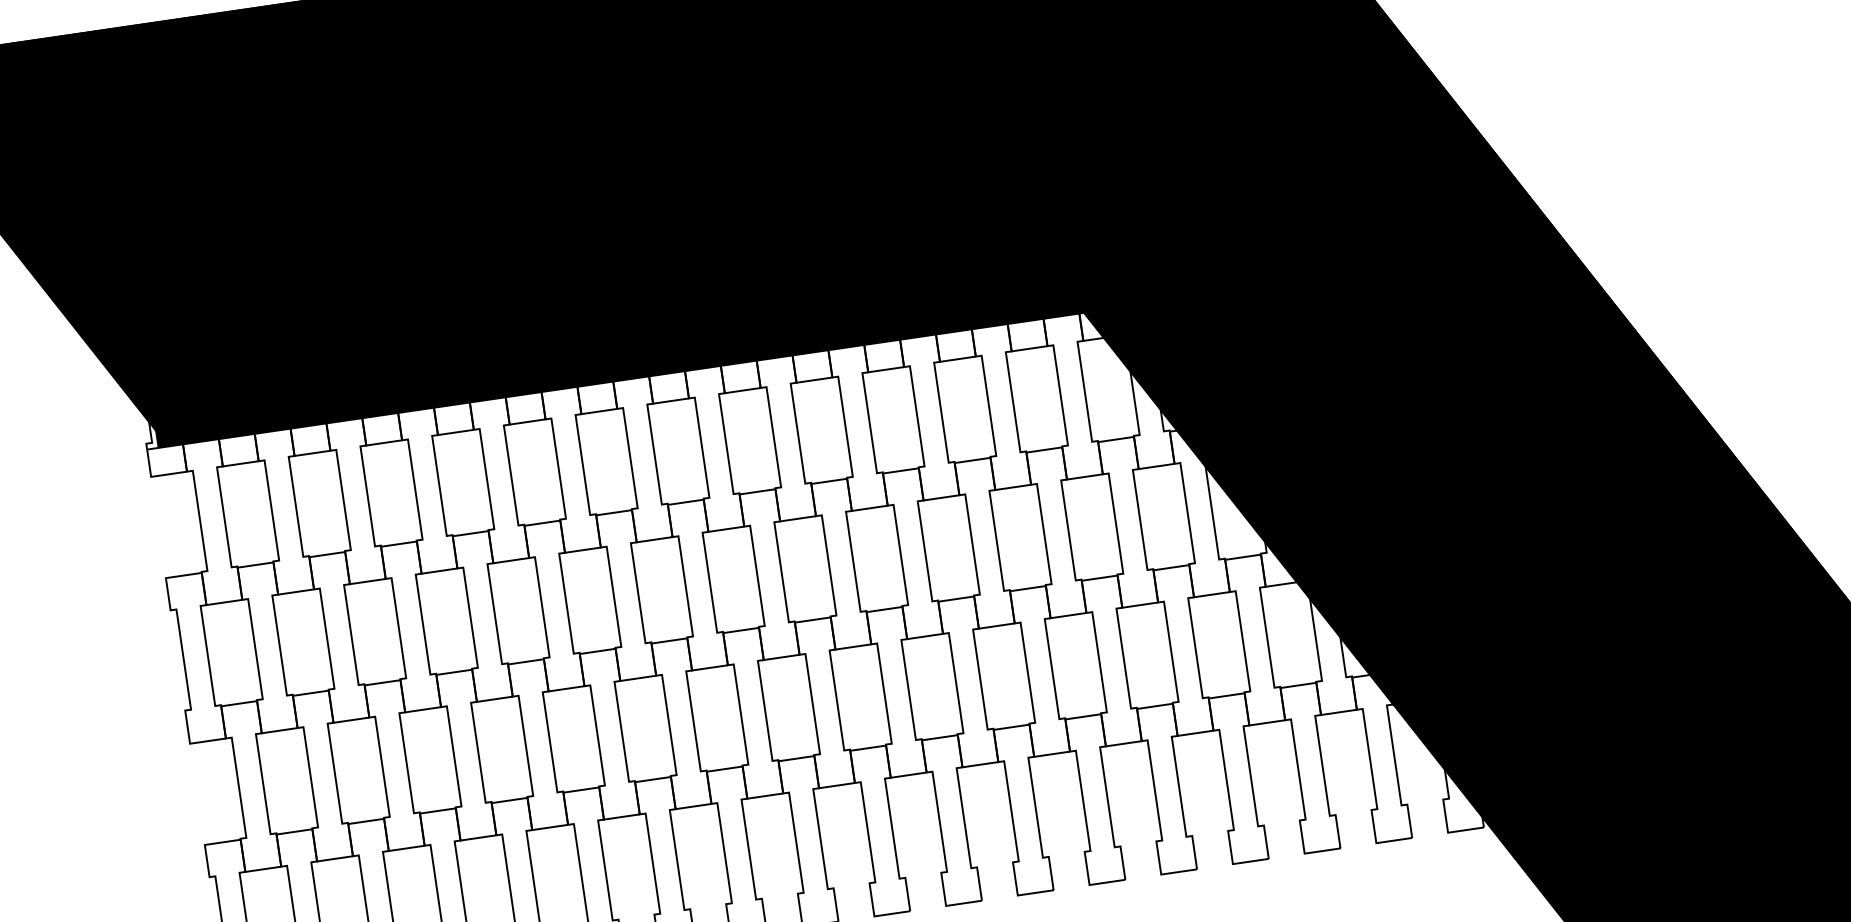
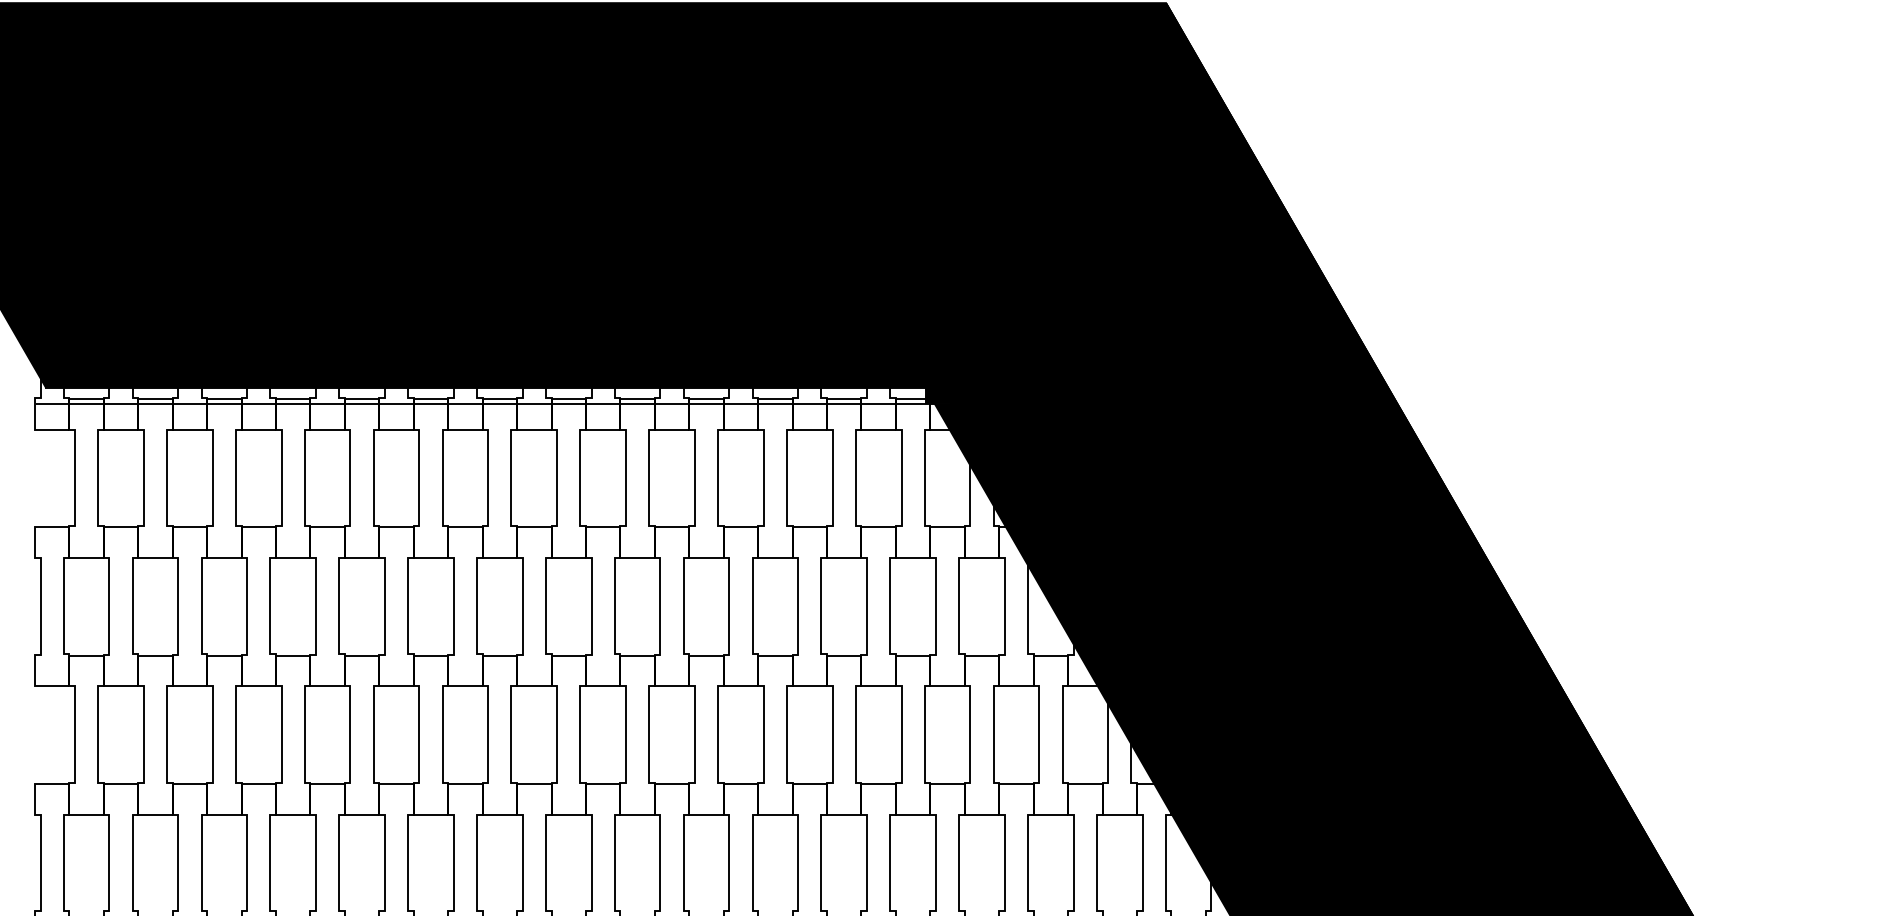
fill: (614, 372) -> (485, 395), removed

